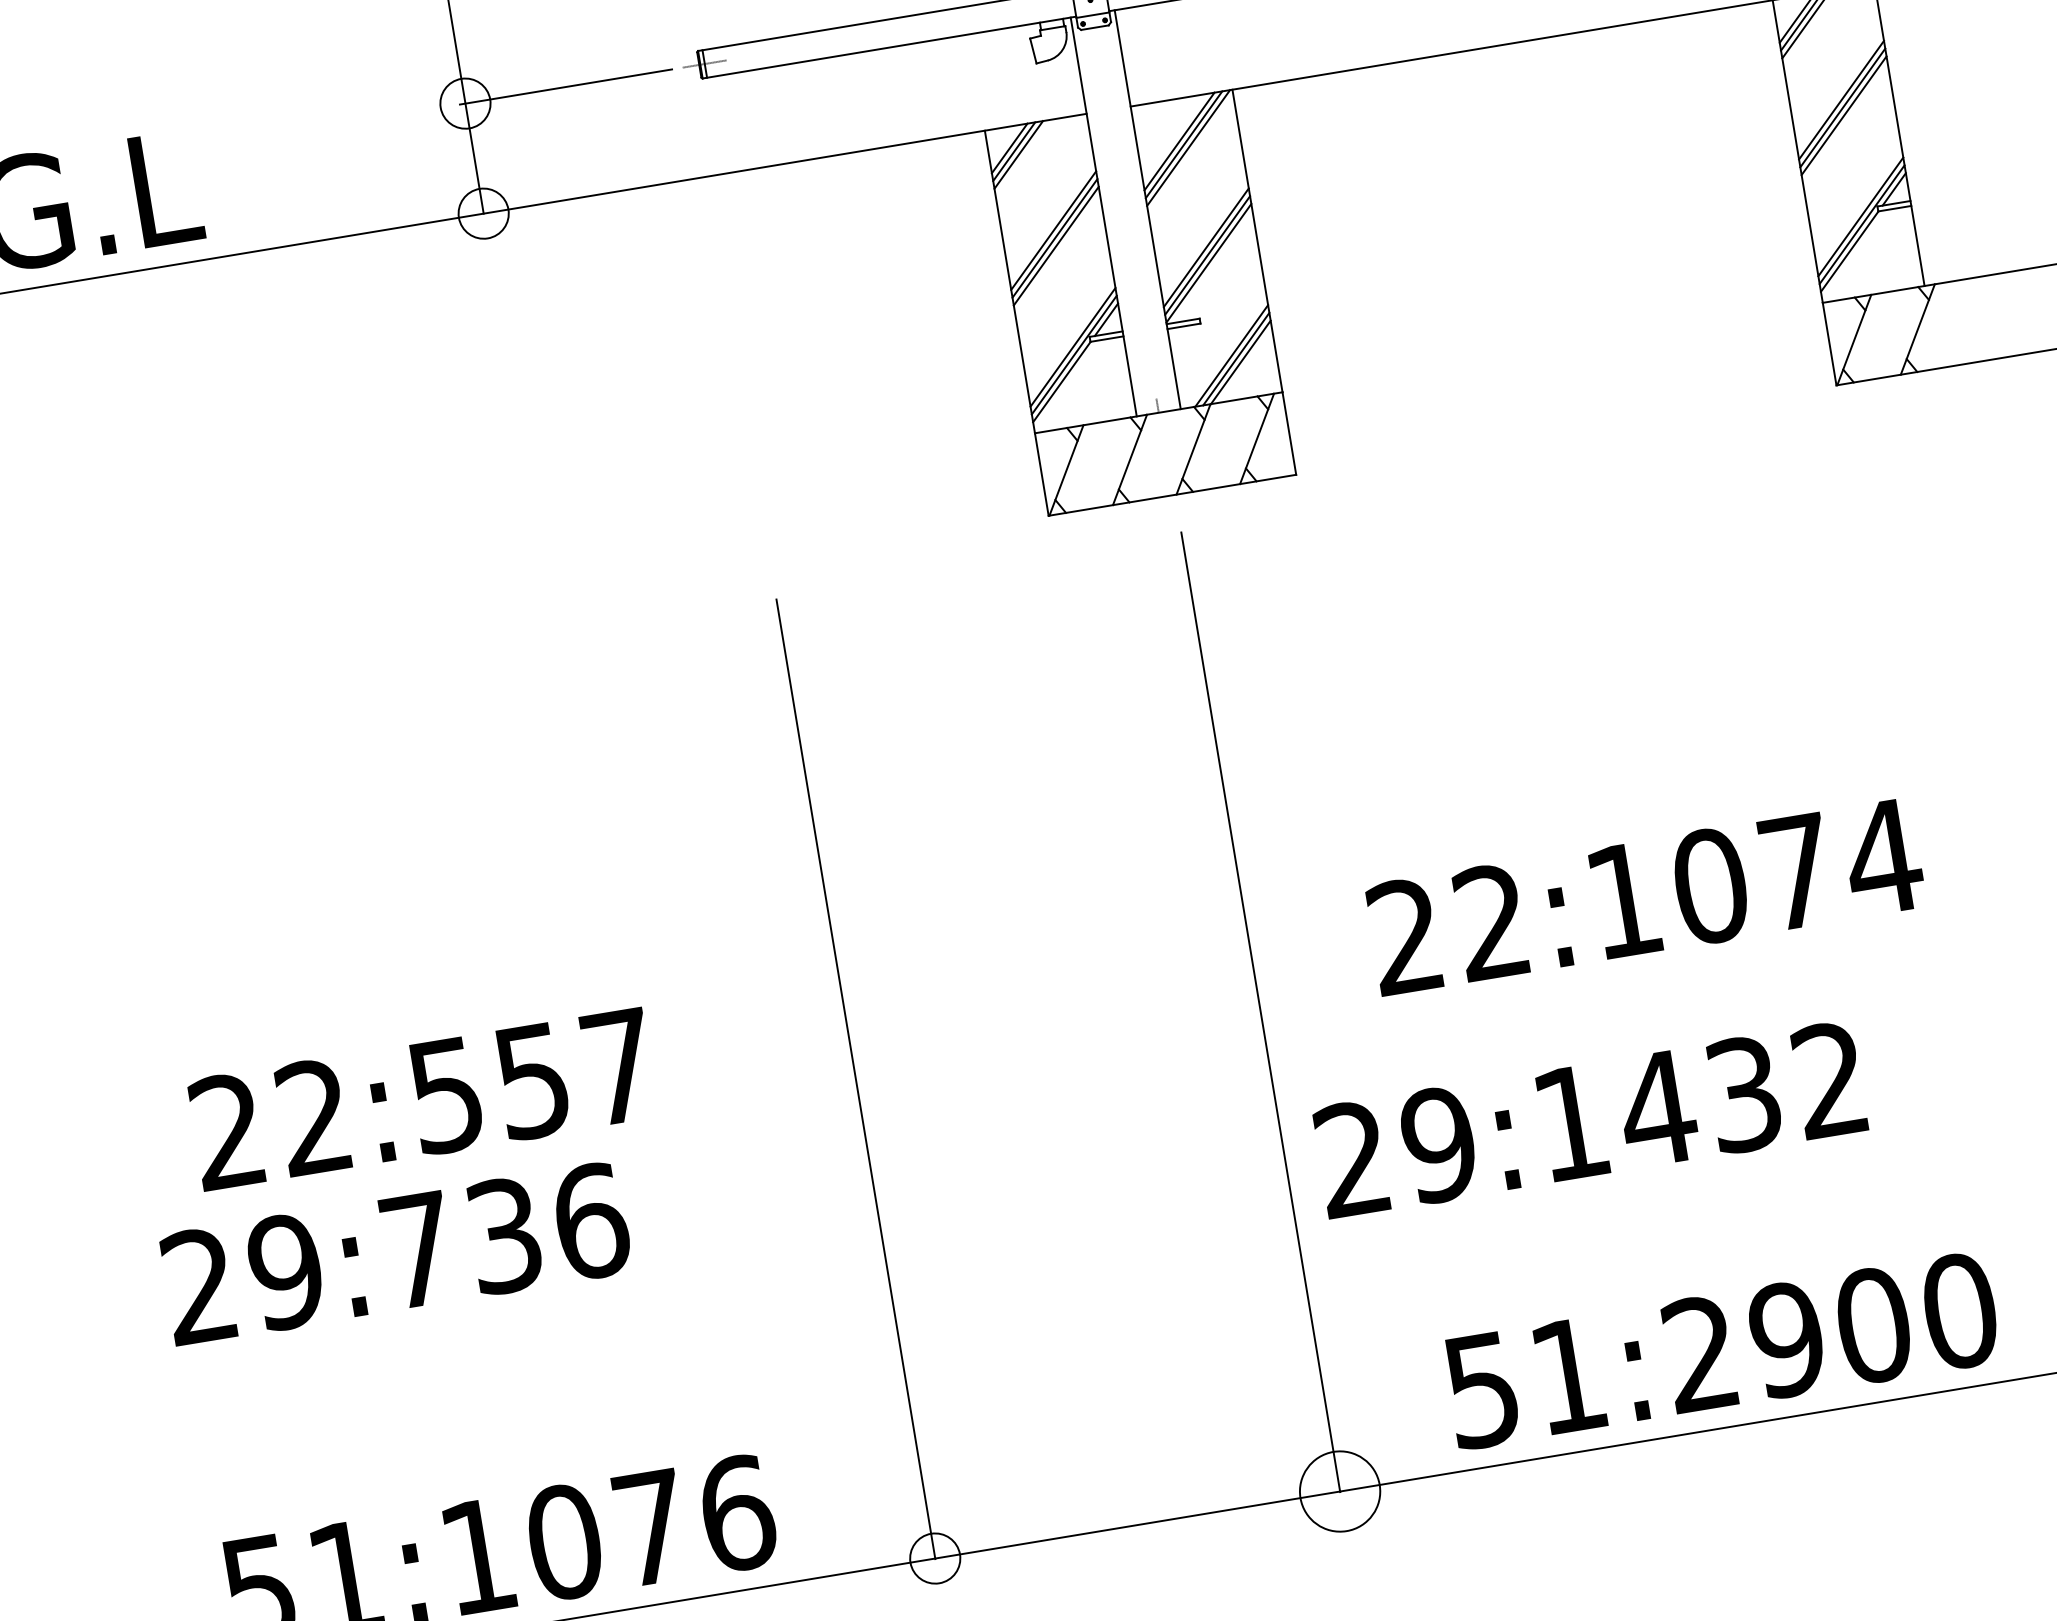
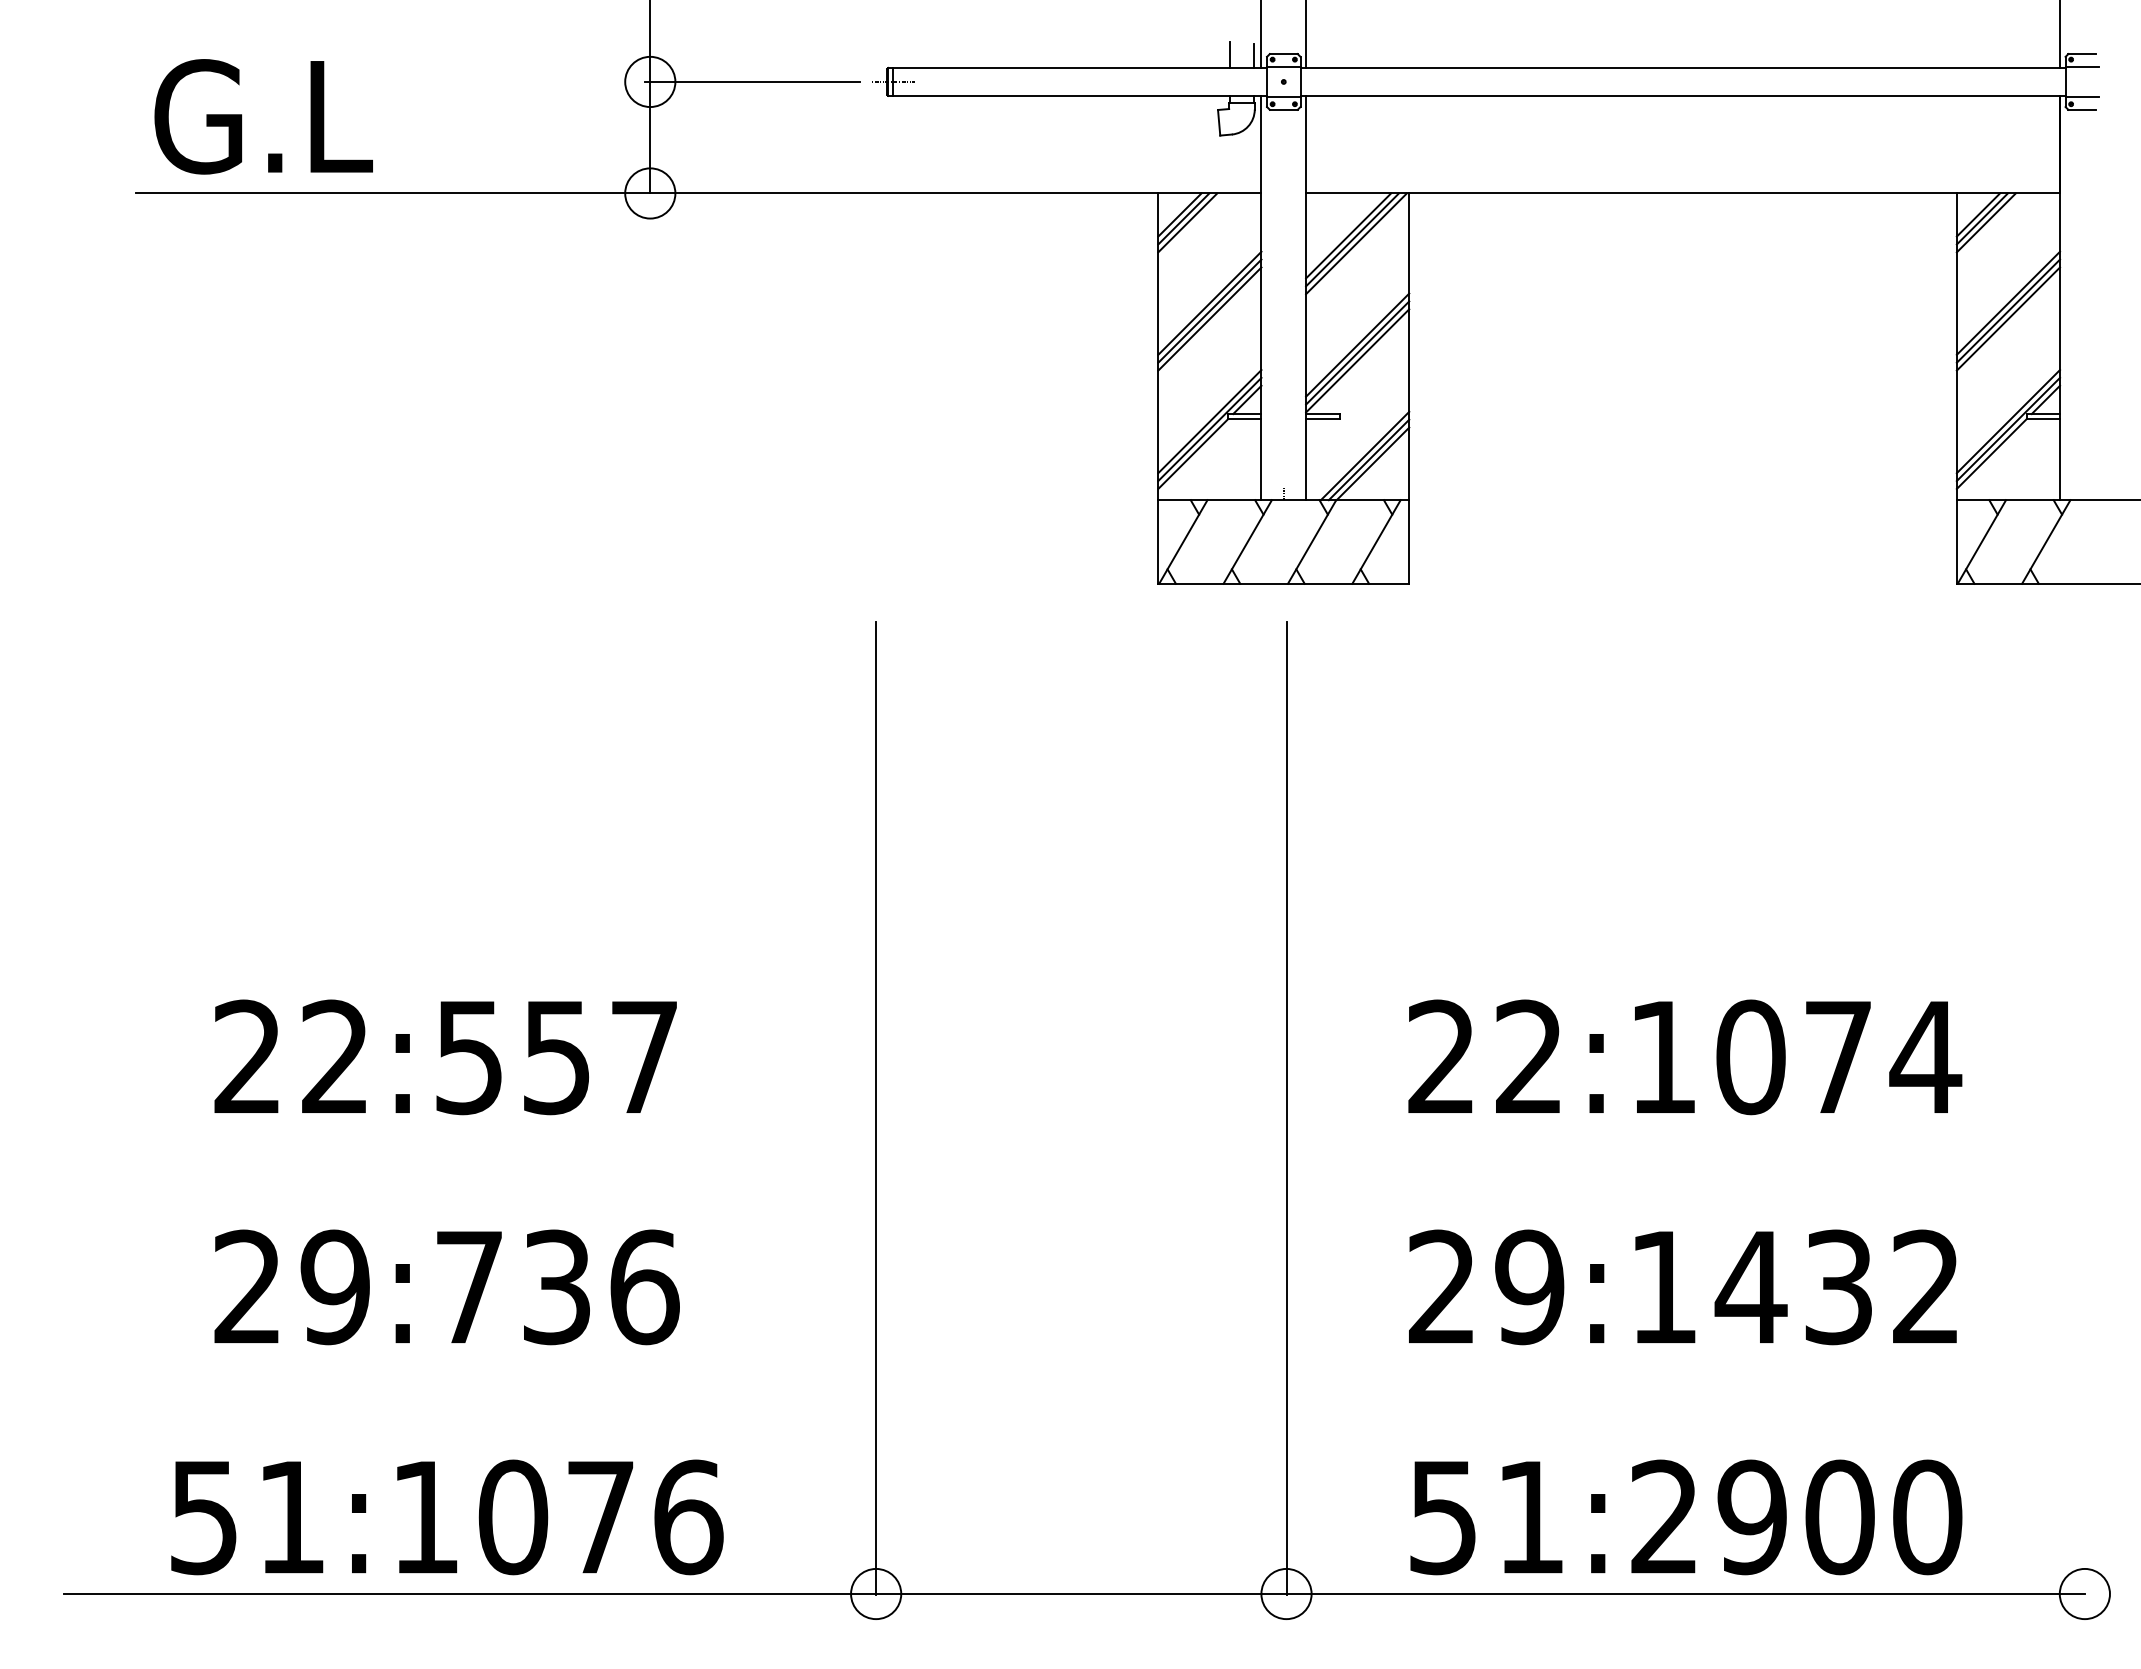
text: (1589, 1120) -> (1682, 1287), moved
text: (395, 1254) -> (446, 1287), moved
circle: (1340, 1490) -> (1286, 1593), size x0.62

